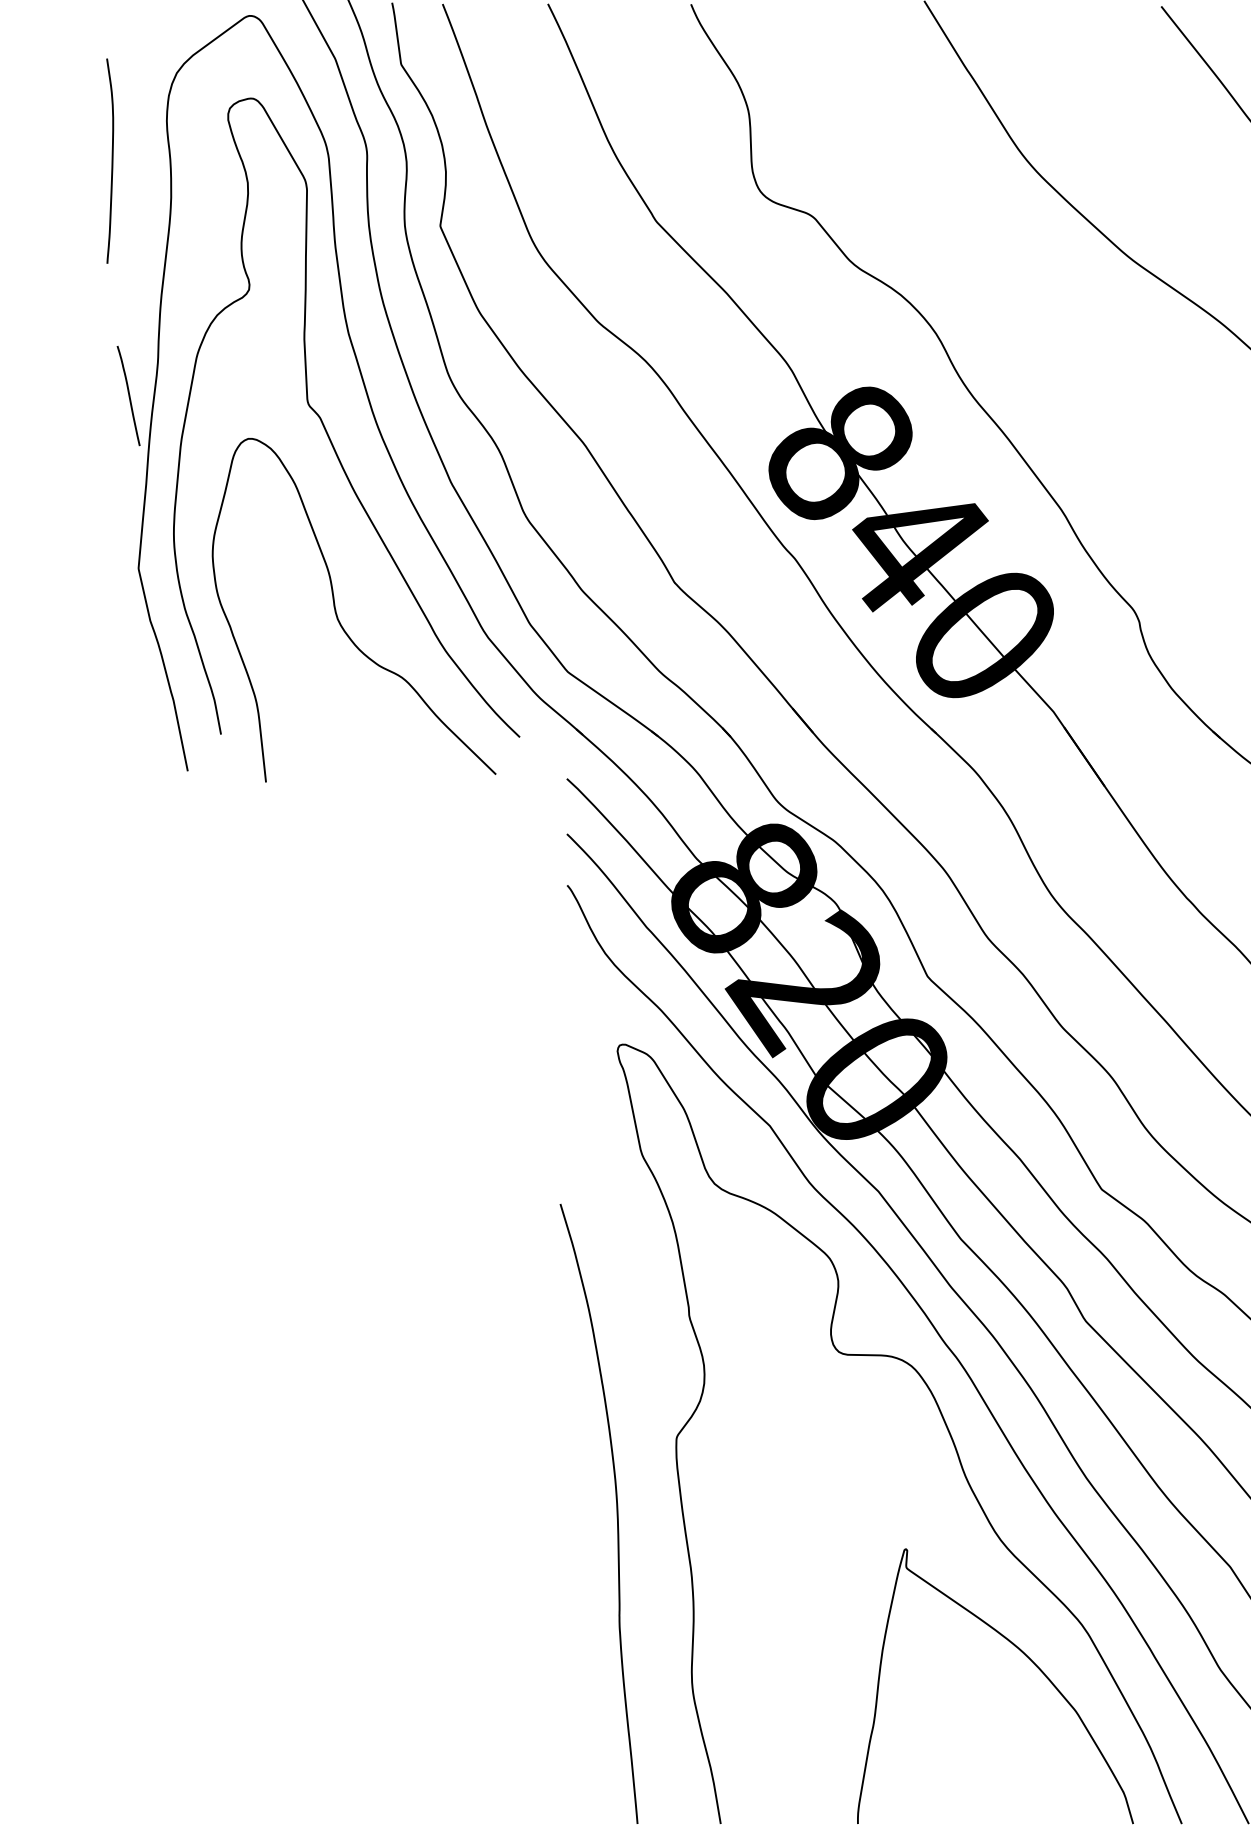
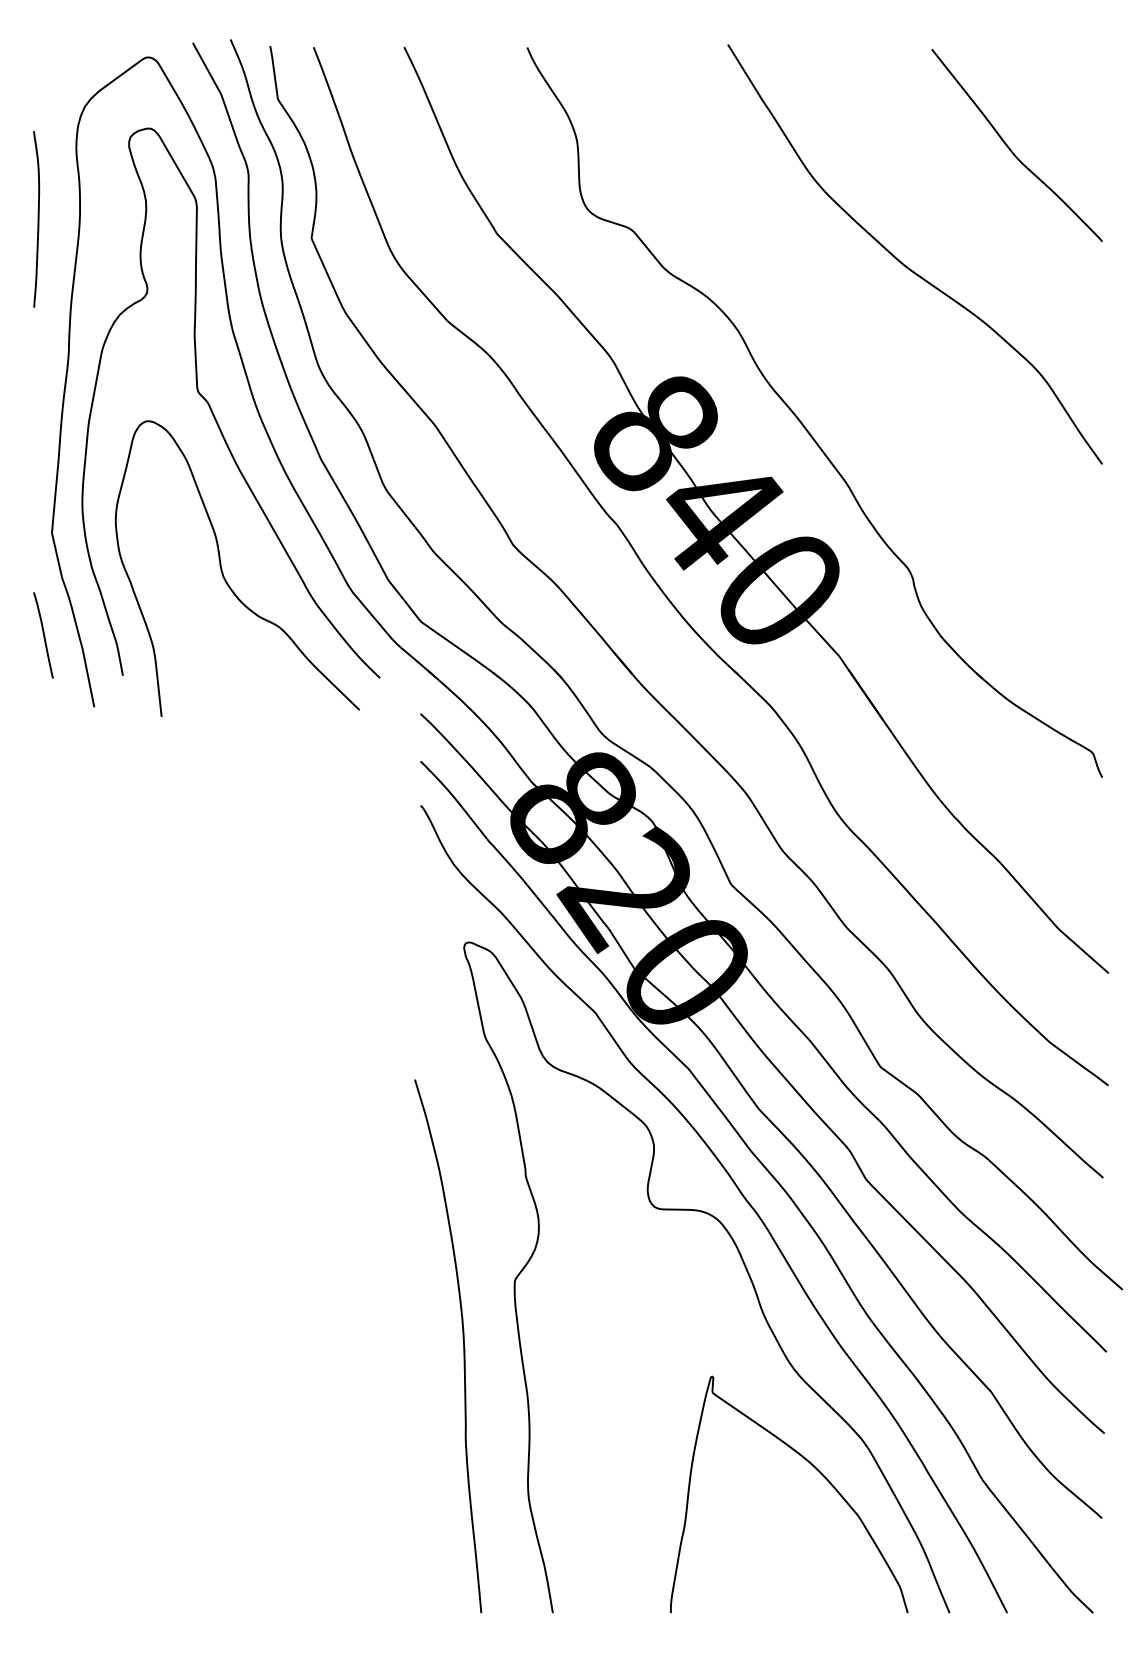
curve: (111, 161) -> (37, 219), moved
curve: (128, 396) -> (43, 635), moved

